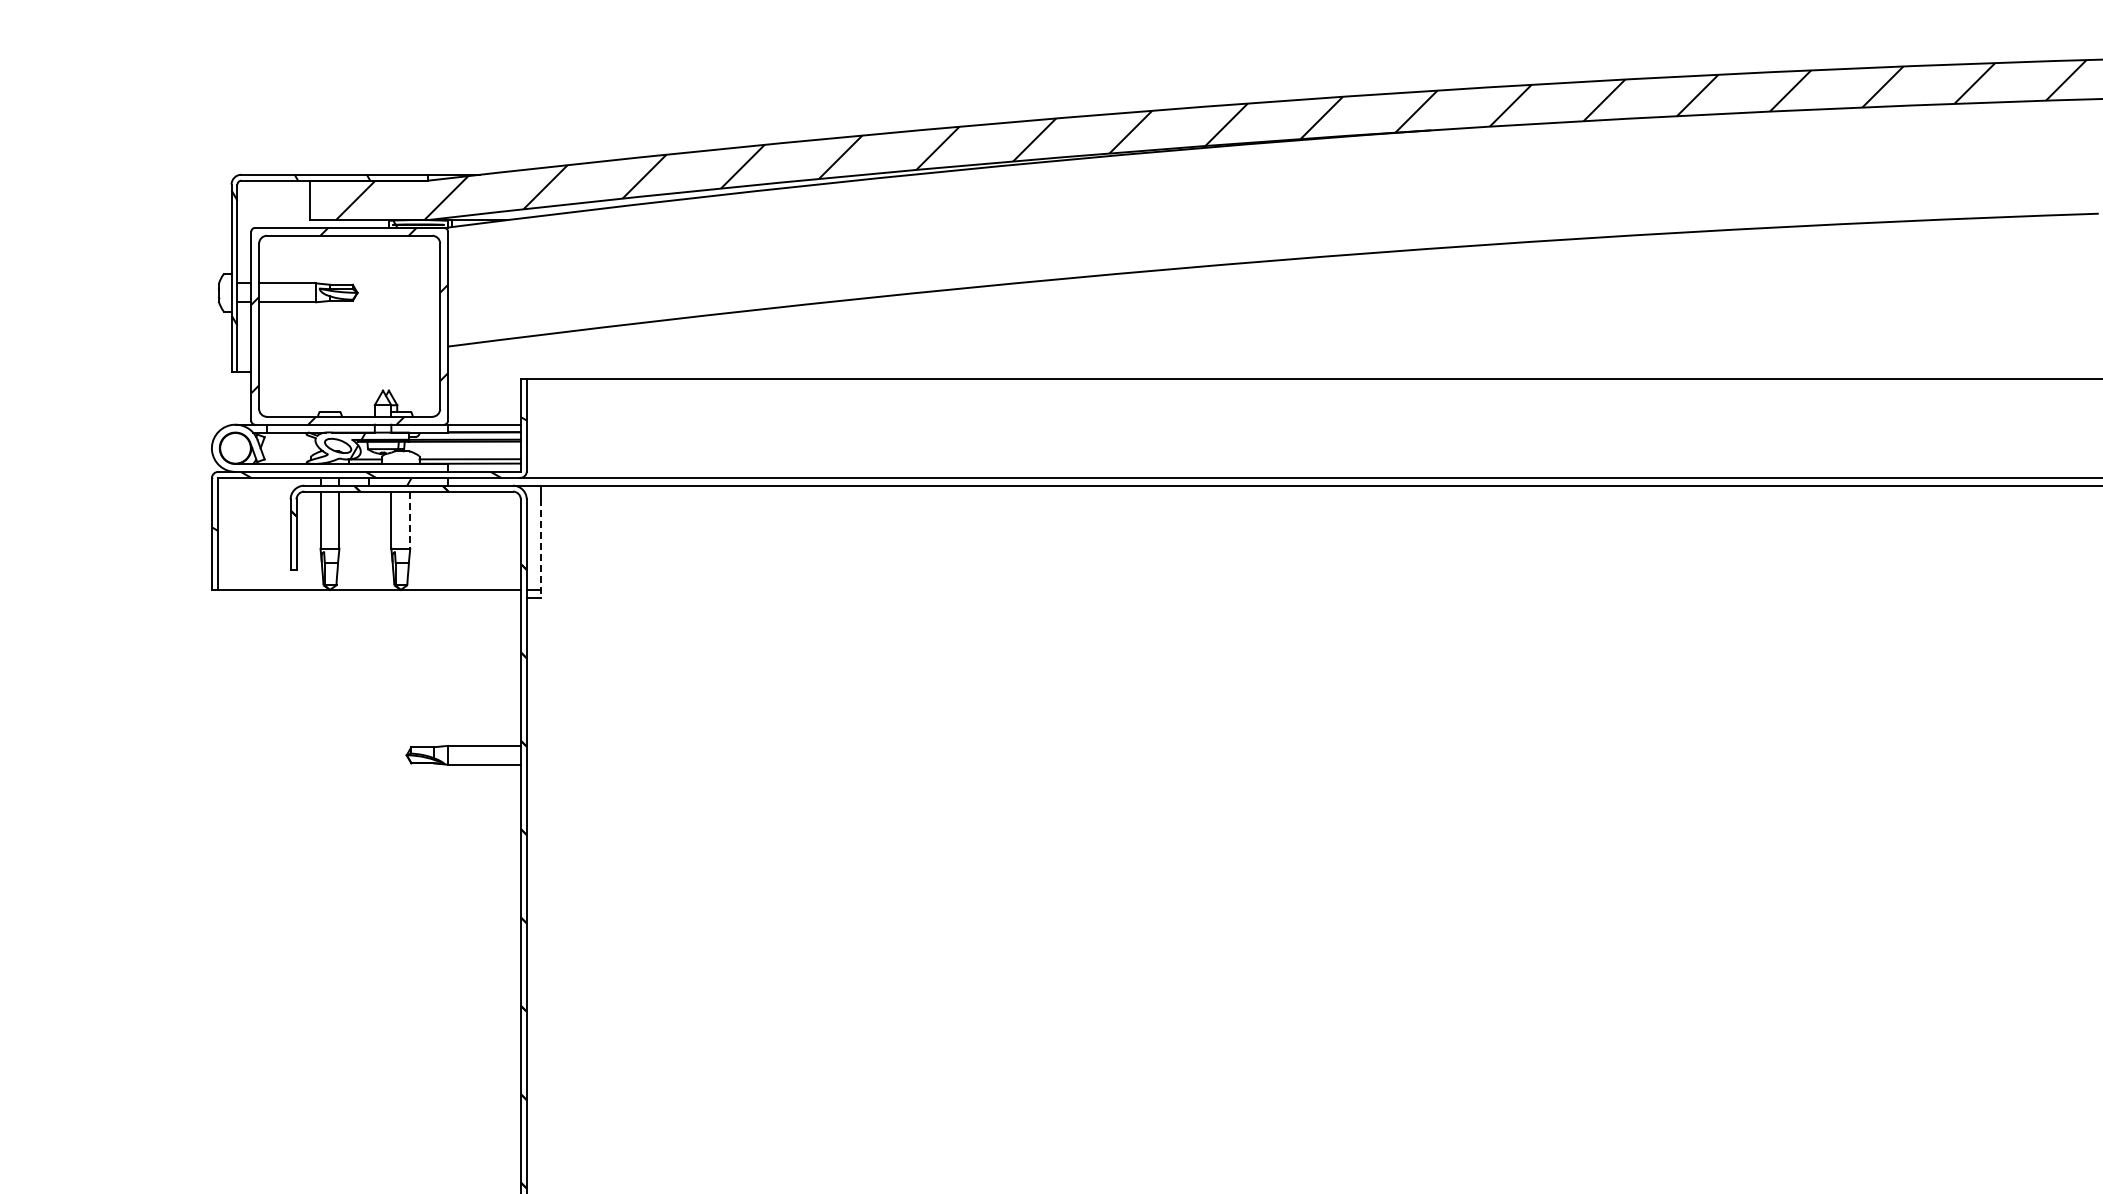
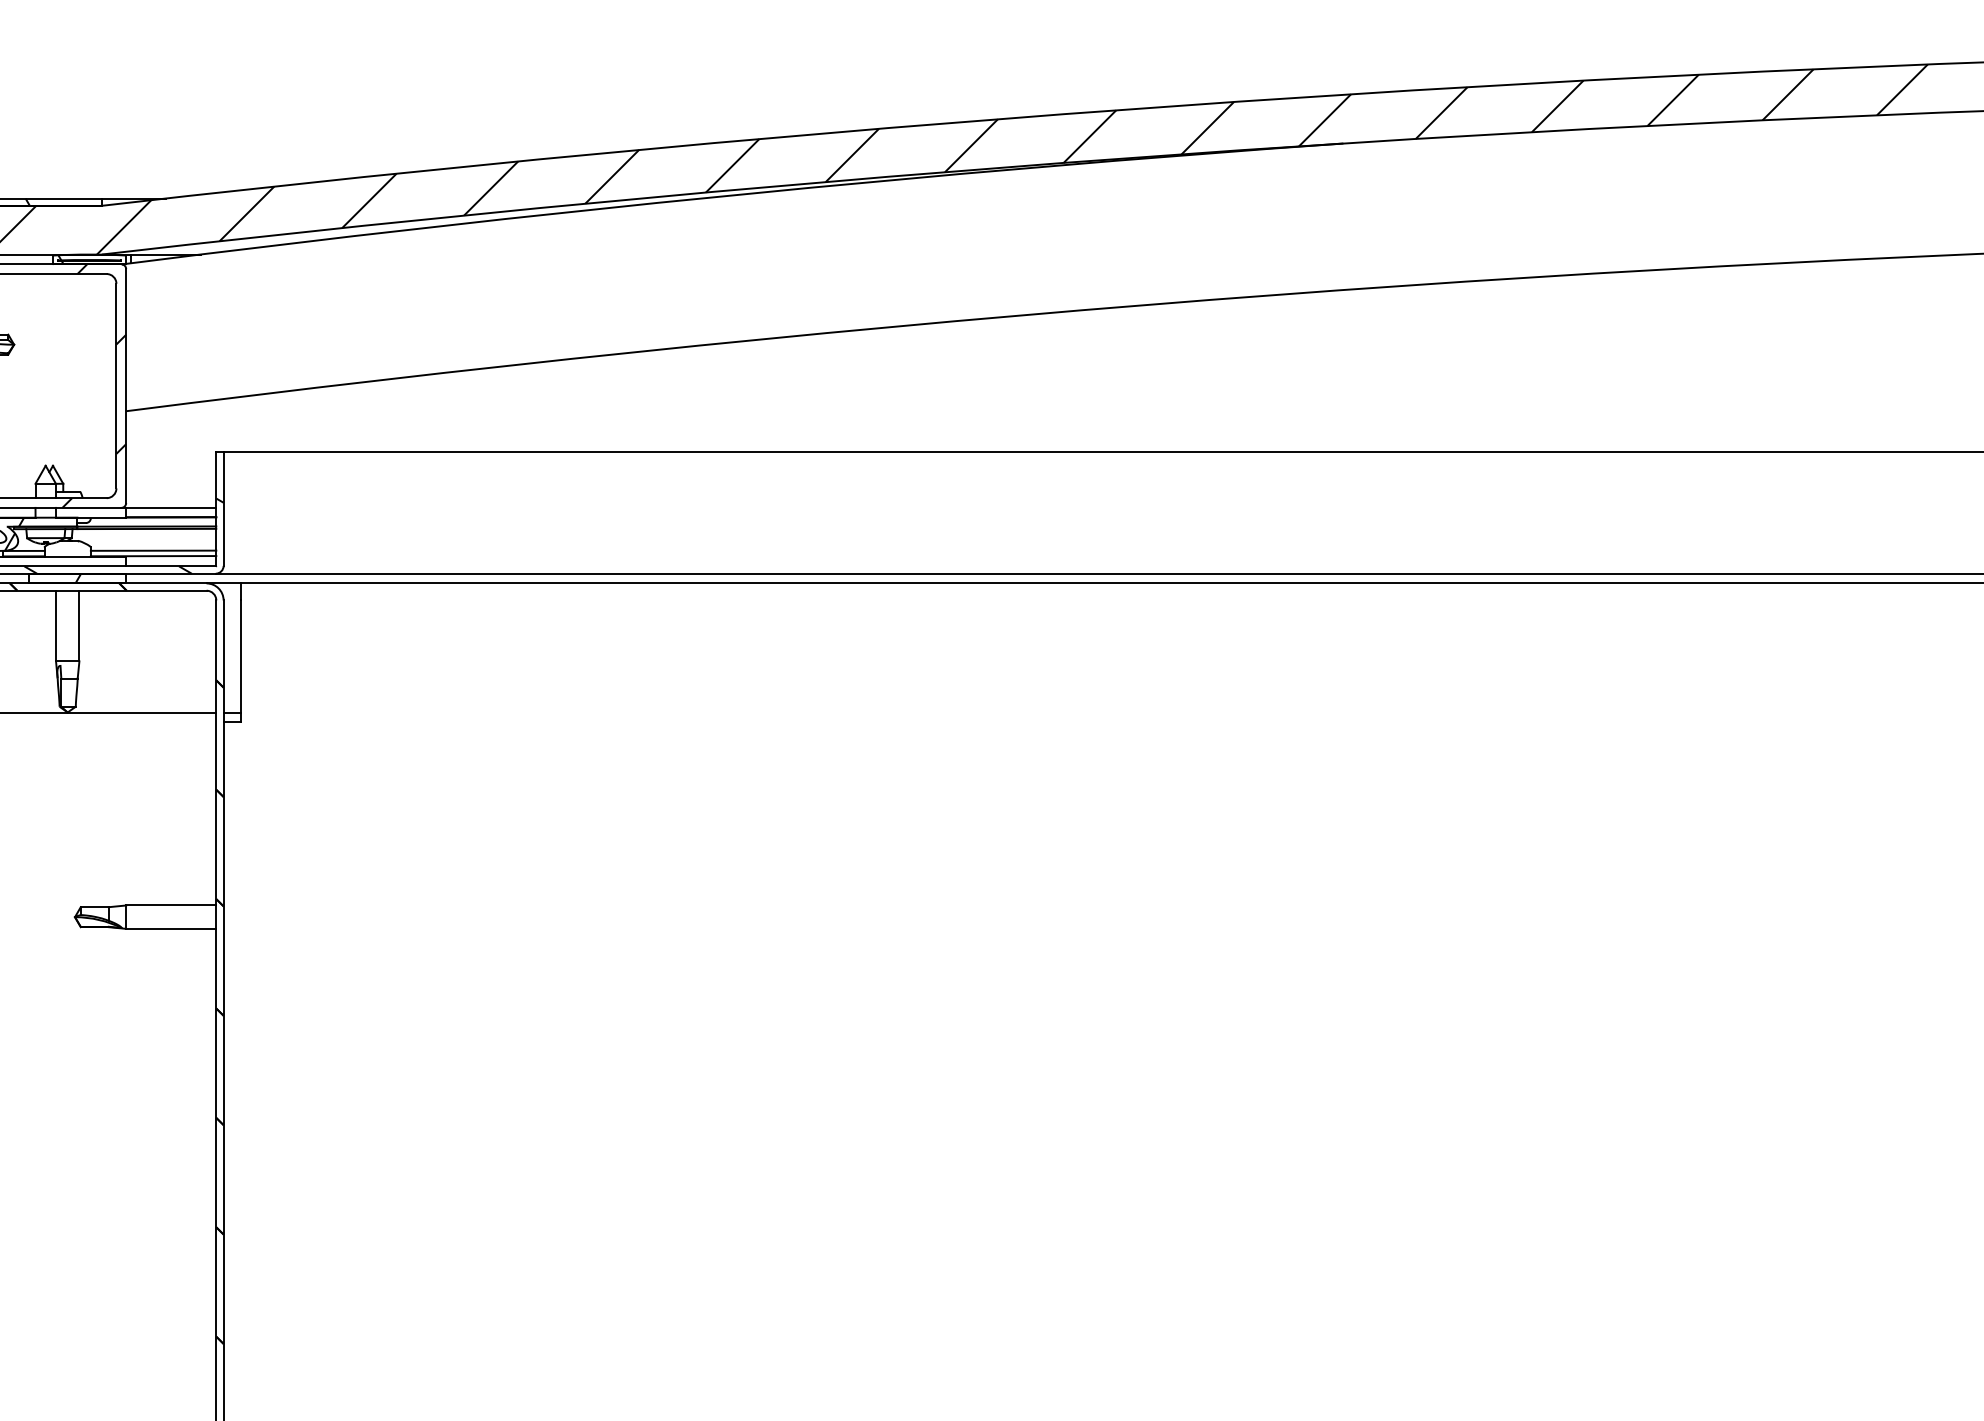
line: (410, 520) -> (79, 626), dashed -> solid
line: (540, 549) -> (240, 662), dashed -> solid

